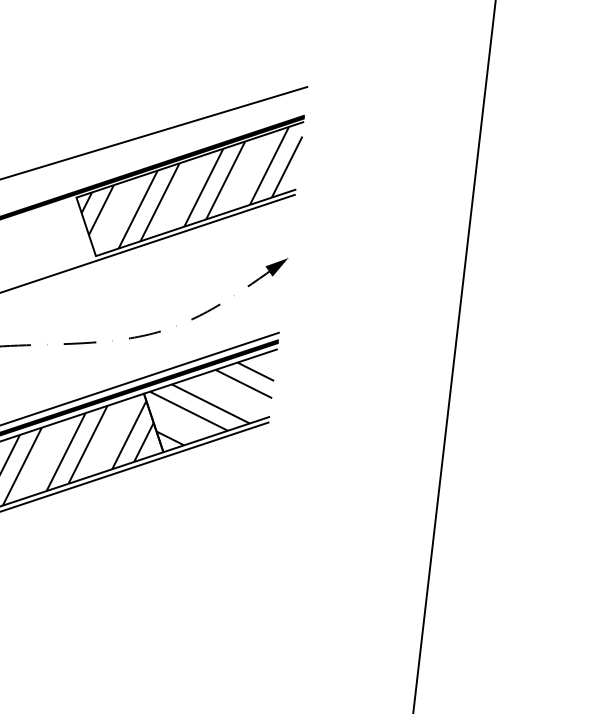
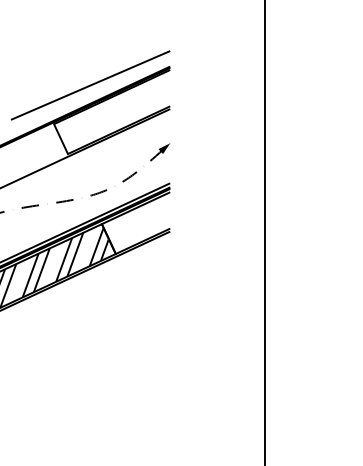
hatch: (189, 185) -> (113, 110), removed
hatch: (209, 403) -> (137, 225), removed

